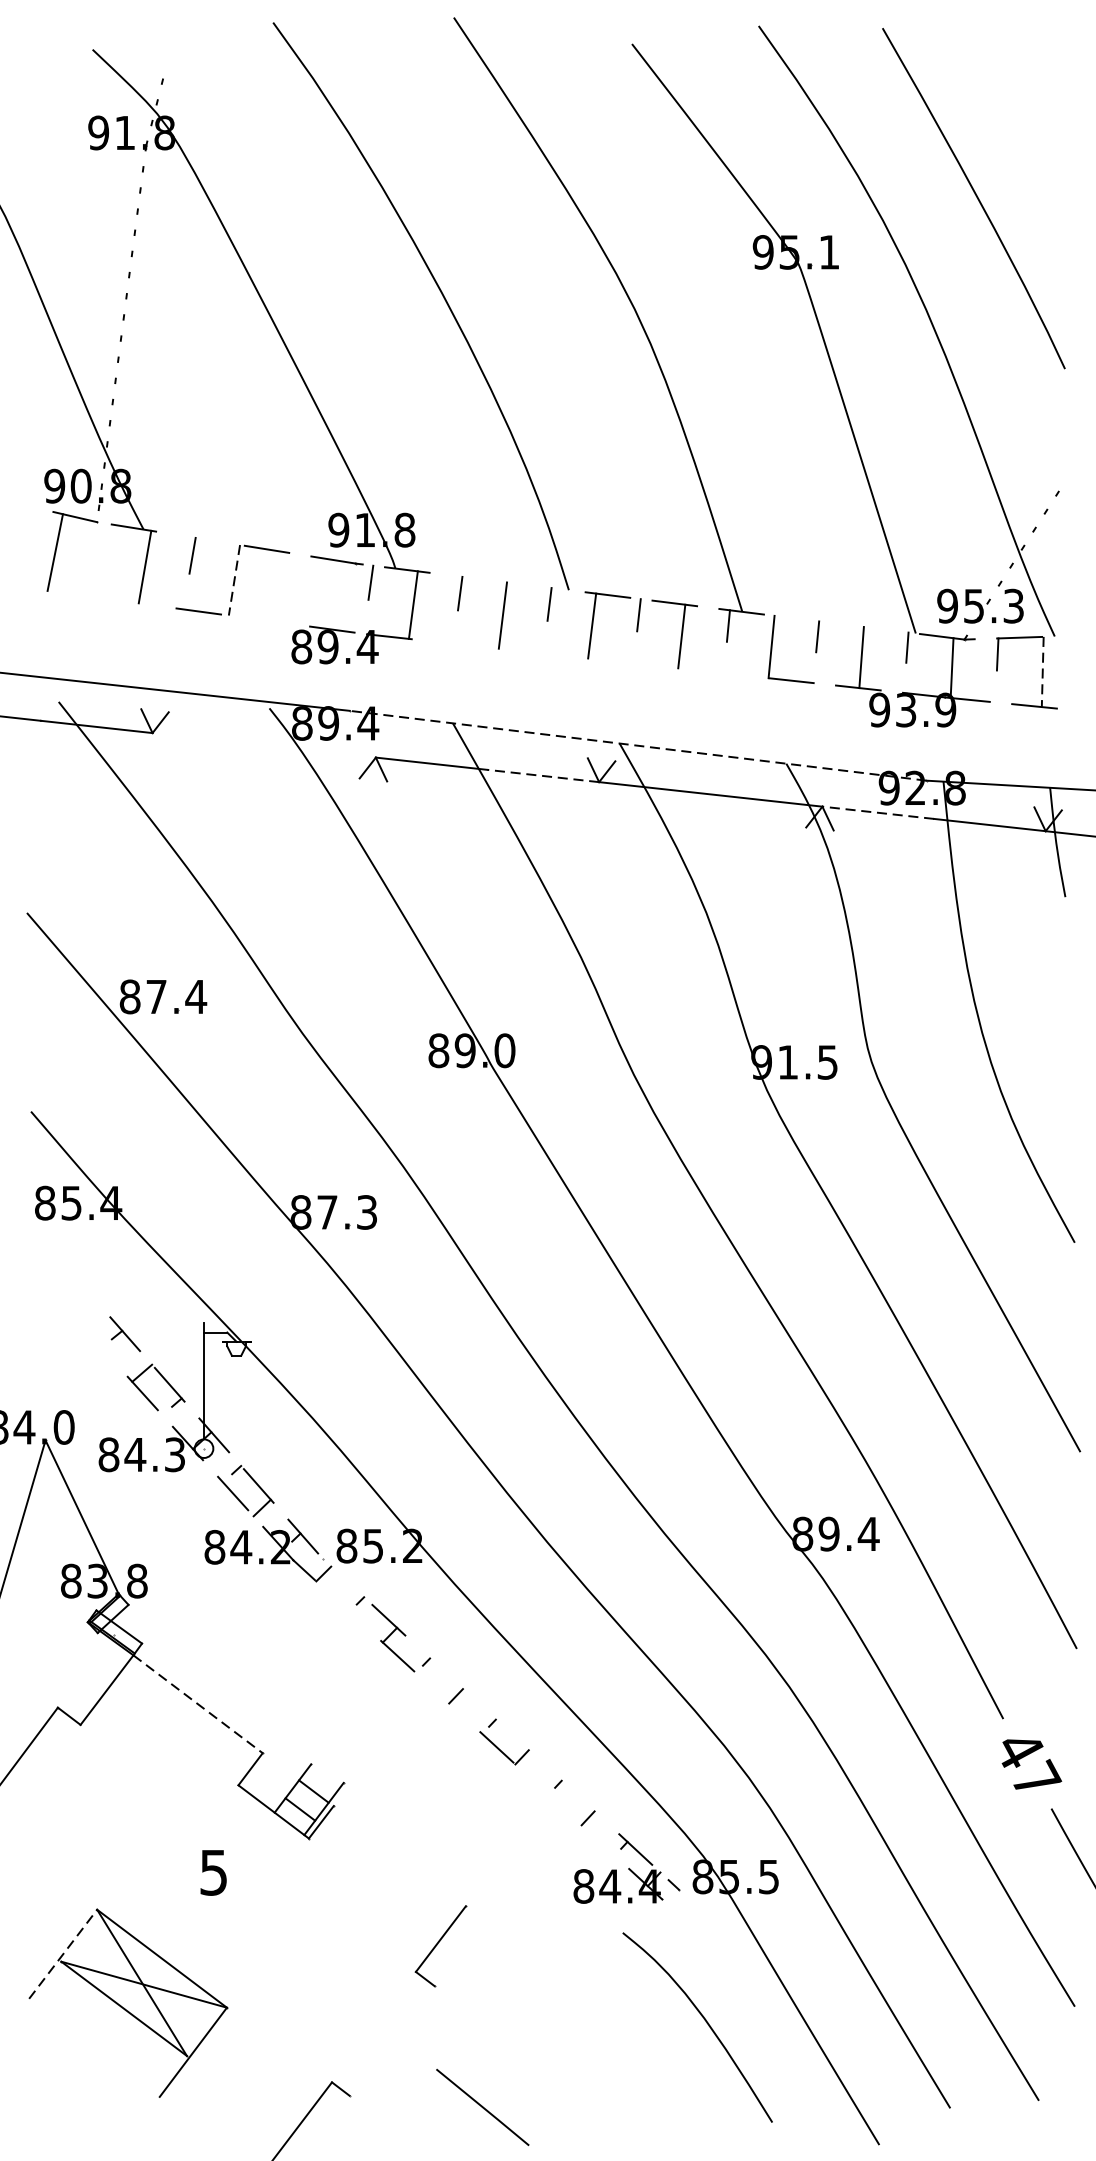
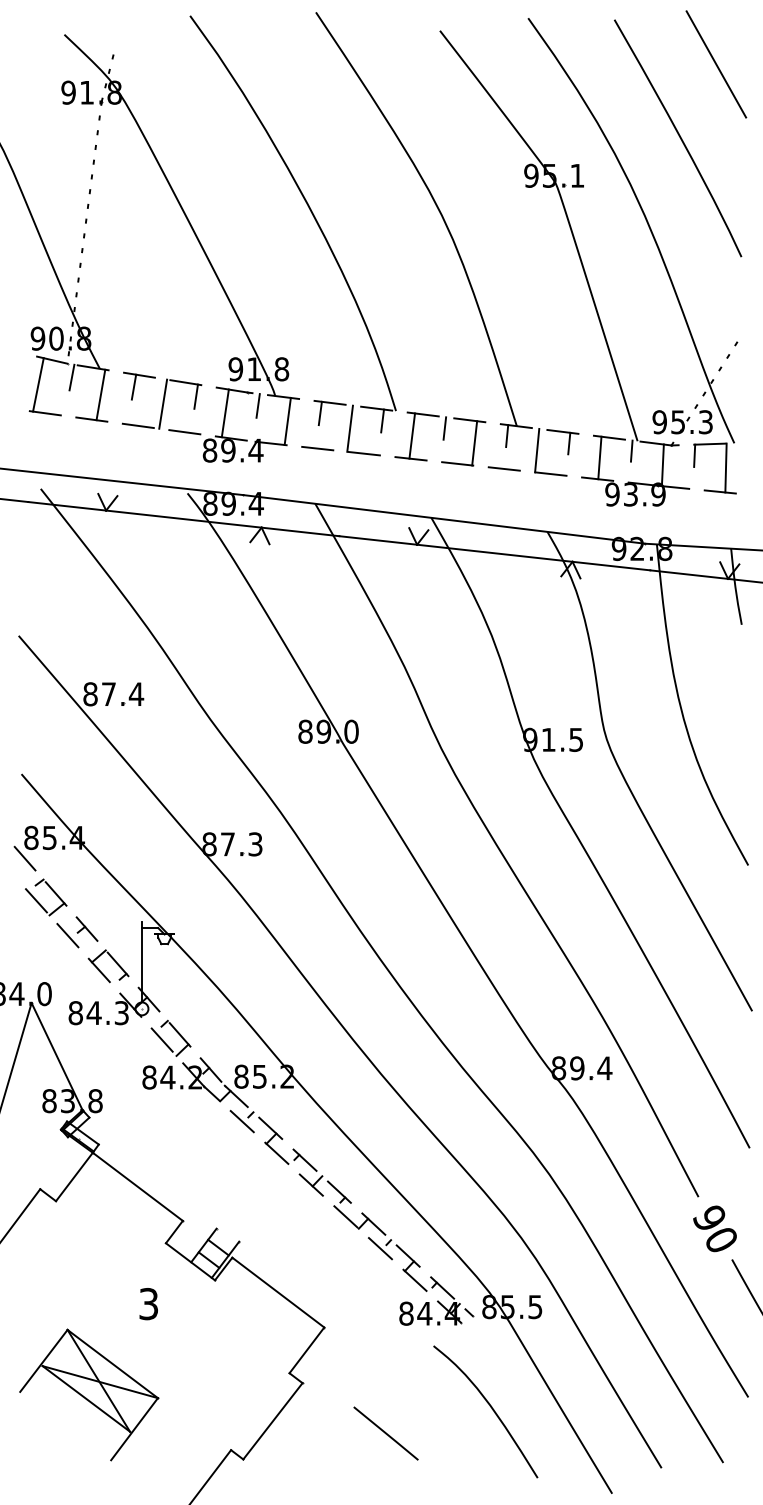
line: (1029, 92) -> (716, 64), added
line: (200, 537) -> (139, 374), added
line: (102, 541) -> (71, 377), added
line: (280, 569) -> (195, 396), added
line: (473, 577) -> (329, 402), added
line: (234, 580) -> (163, 404), dashed -> solid
line: (540, 586) -> (376, 408), added
line: (64, 593) -> (44, 413), added
line: (322, 593) -> (224, 413), added
line: (131, 602) -> (91, 419), added
line: (807, 619) -> (562, 431), added
line: (265, 620) -> (184, 432), added
line: (873, 628) -> (608, 437), added
line: (456, 643) -> (317, 448), added
line: (522, 651) -> (363, 453), added
line: (589, 658) -> (410, 458), added
line: (657, 665) -> (457, 463), added
line: (723, 672) -> (503, 468), added
line: (1042, 672) -> (725, 468), dashed -> solid
line: (263, 744) -> (183, 518), added
line: (637, 745) -> (443, 519), dashed -> solid
line: (542, 776) -> (377, 540), dashed -> solid
line: (876, 813) -> (610, 566), dashed -> solid
line: (35, 1232) -> (24, 858), added
part: (75, 1280) -> (52, 891), added
line: (97, 1343) -> (67, 935), added
line: (338, 1574) -> (235, 1096), added
line: (346, 1610) -> (241, 1121), added
line: (437, 1664) -> (304, 1159), added
line: (446, 1700) -> (310, 1184), added
line: (199, 1705) -> (138, 1187), dashed -> solid
line: (486, 1710) -> (338, 1191), added
line: (536, 1756) -> (373, 1223), added
text: (1029, 1764) -> (716, 1228), 47 -> 90
line: (545, 1792) -> (379, 1248), added
line: (585, 1802) -> (407, 1255), added
line: (595, 1837) -> (414, 1279), added
line: (400, 1855) -> (278, 1292), added
text: (213, 1871) -> (148, 1303), 5 -> 3
line: (64, 1953) -> (44, 1360), dashed -> solid
line: (391, 2041) -> (272, 1421), added
line: (481, 2107) -> (385, 1433), moved

